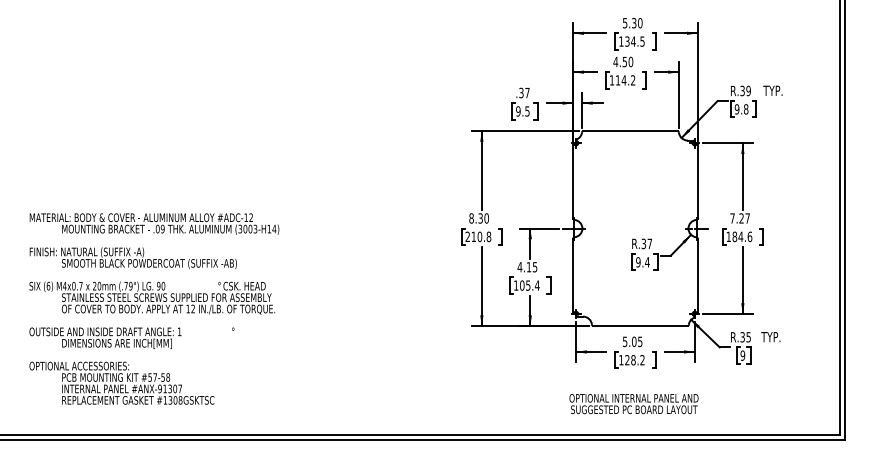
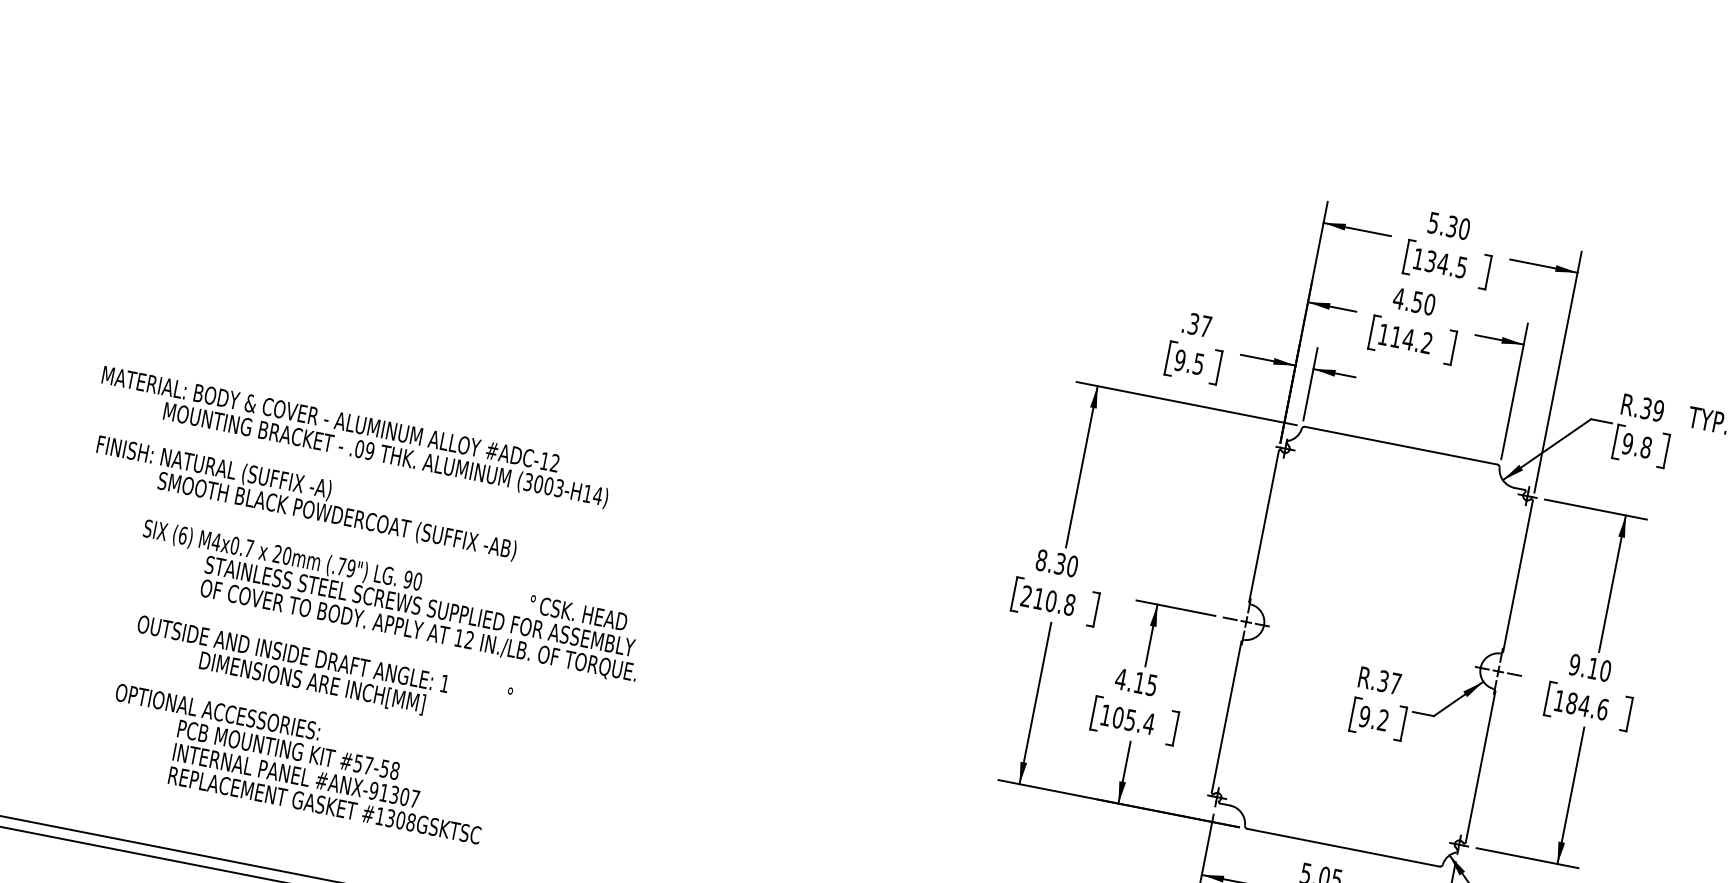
text: (740, 218) -> (1590, 668), 7.27 -> 9.10
text: (154, 223) -> (355, 436), moved
text: (132, 258) -> (304, 498), moved
text: (647, 262) -> (1383, 720), 9.4 -> 9.2
text: (152, 297) -> (390, 600), moved
text: (105, 337) -> (291, 665), moved
text: (121, 382) -> (297, 762), moved

